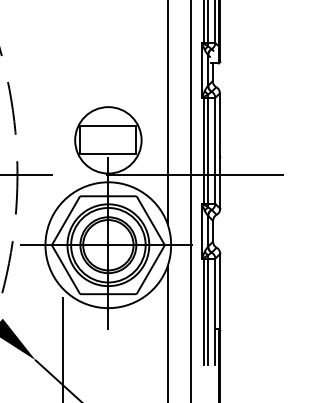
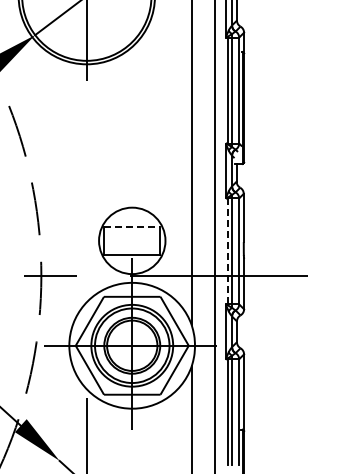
line: (108, 125) -> (132, 226), solid -> dashed
line: (203, 150) -> (227, 251), solid -> dashed

